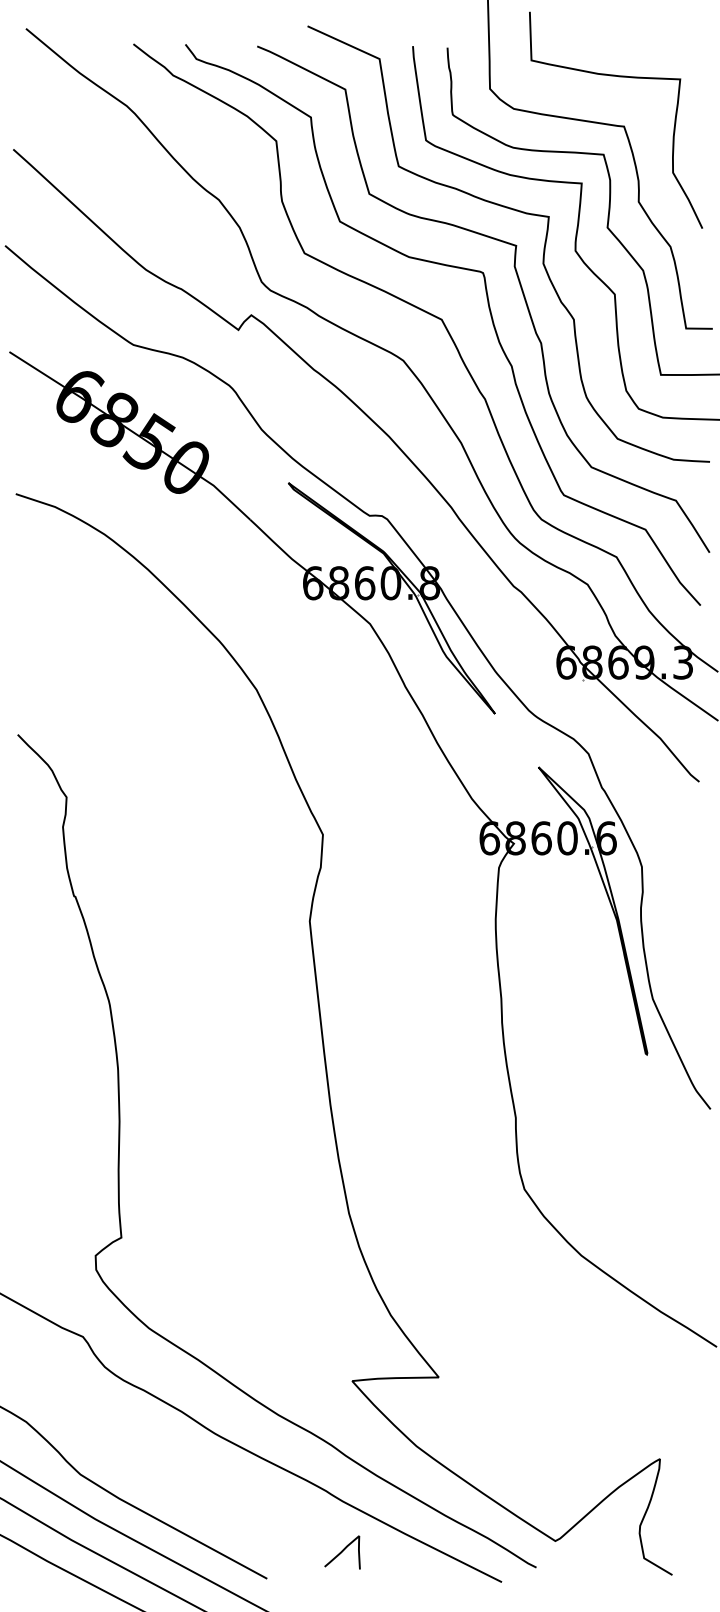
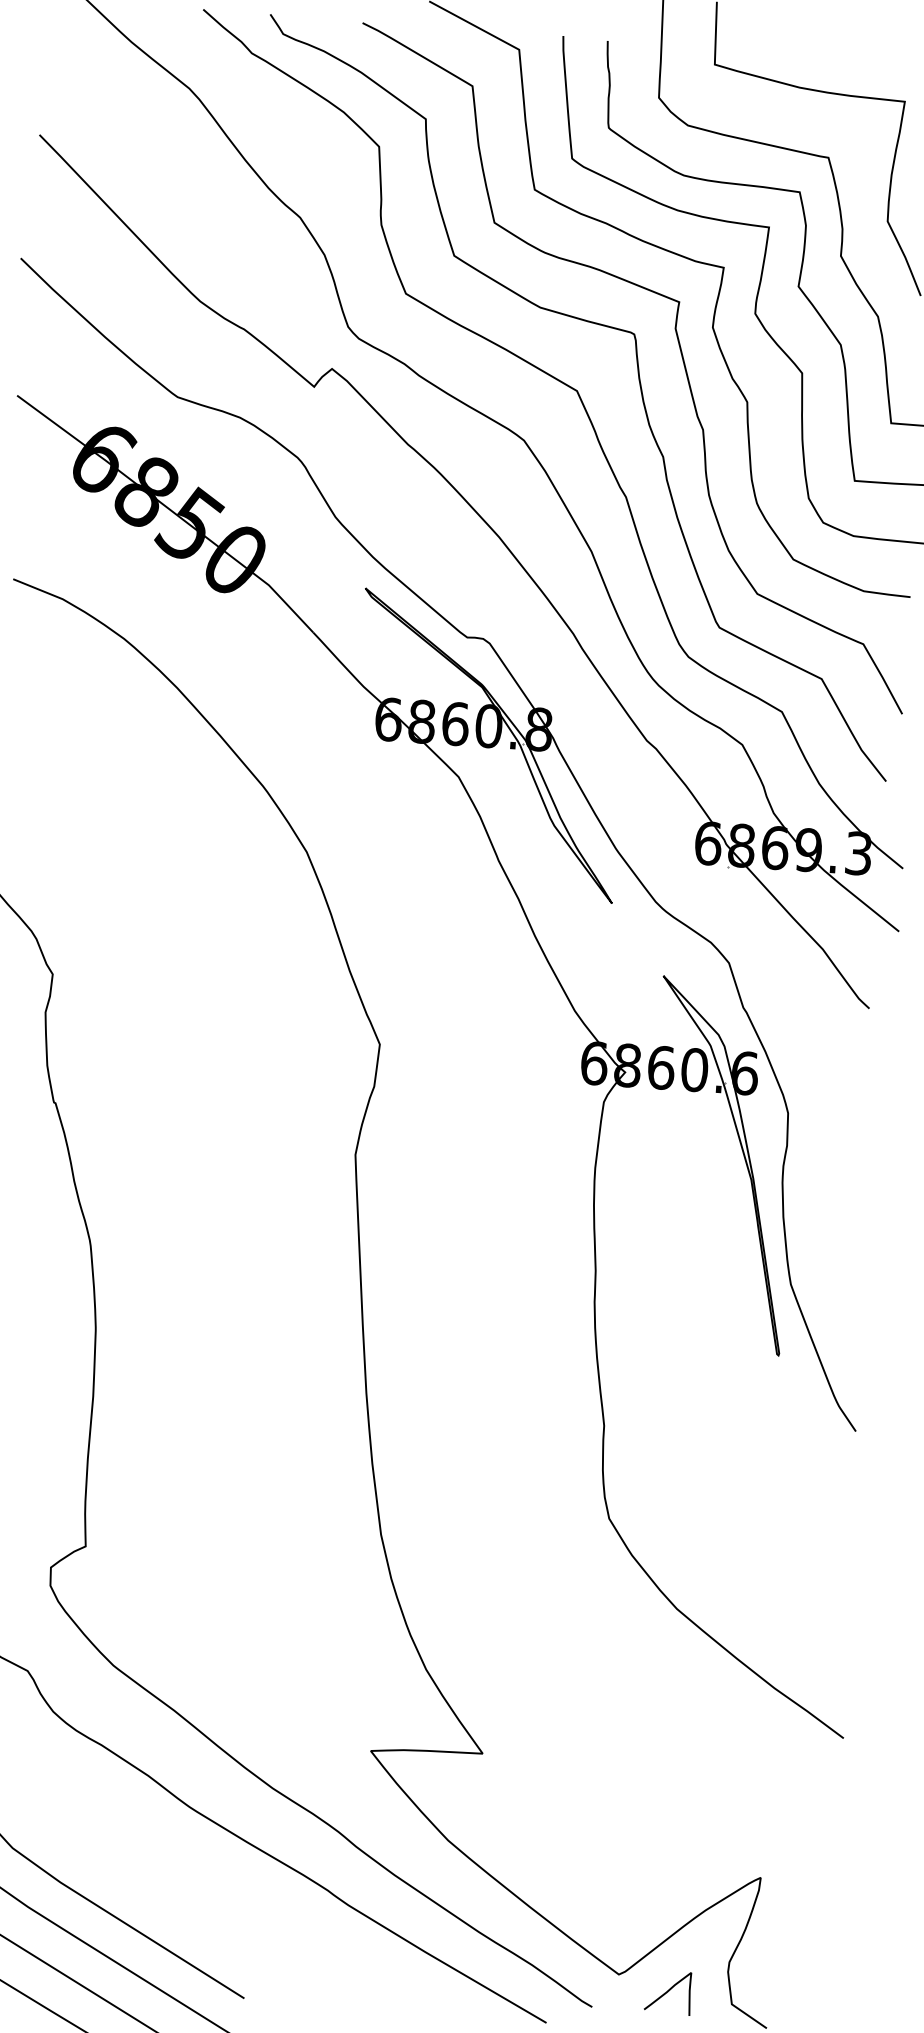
curve: (342, 1552) -> (668, 1992), moved

